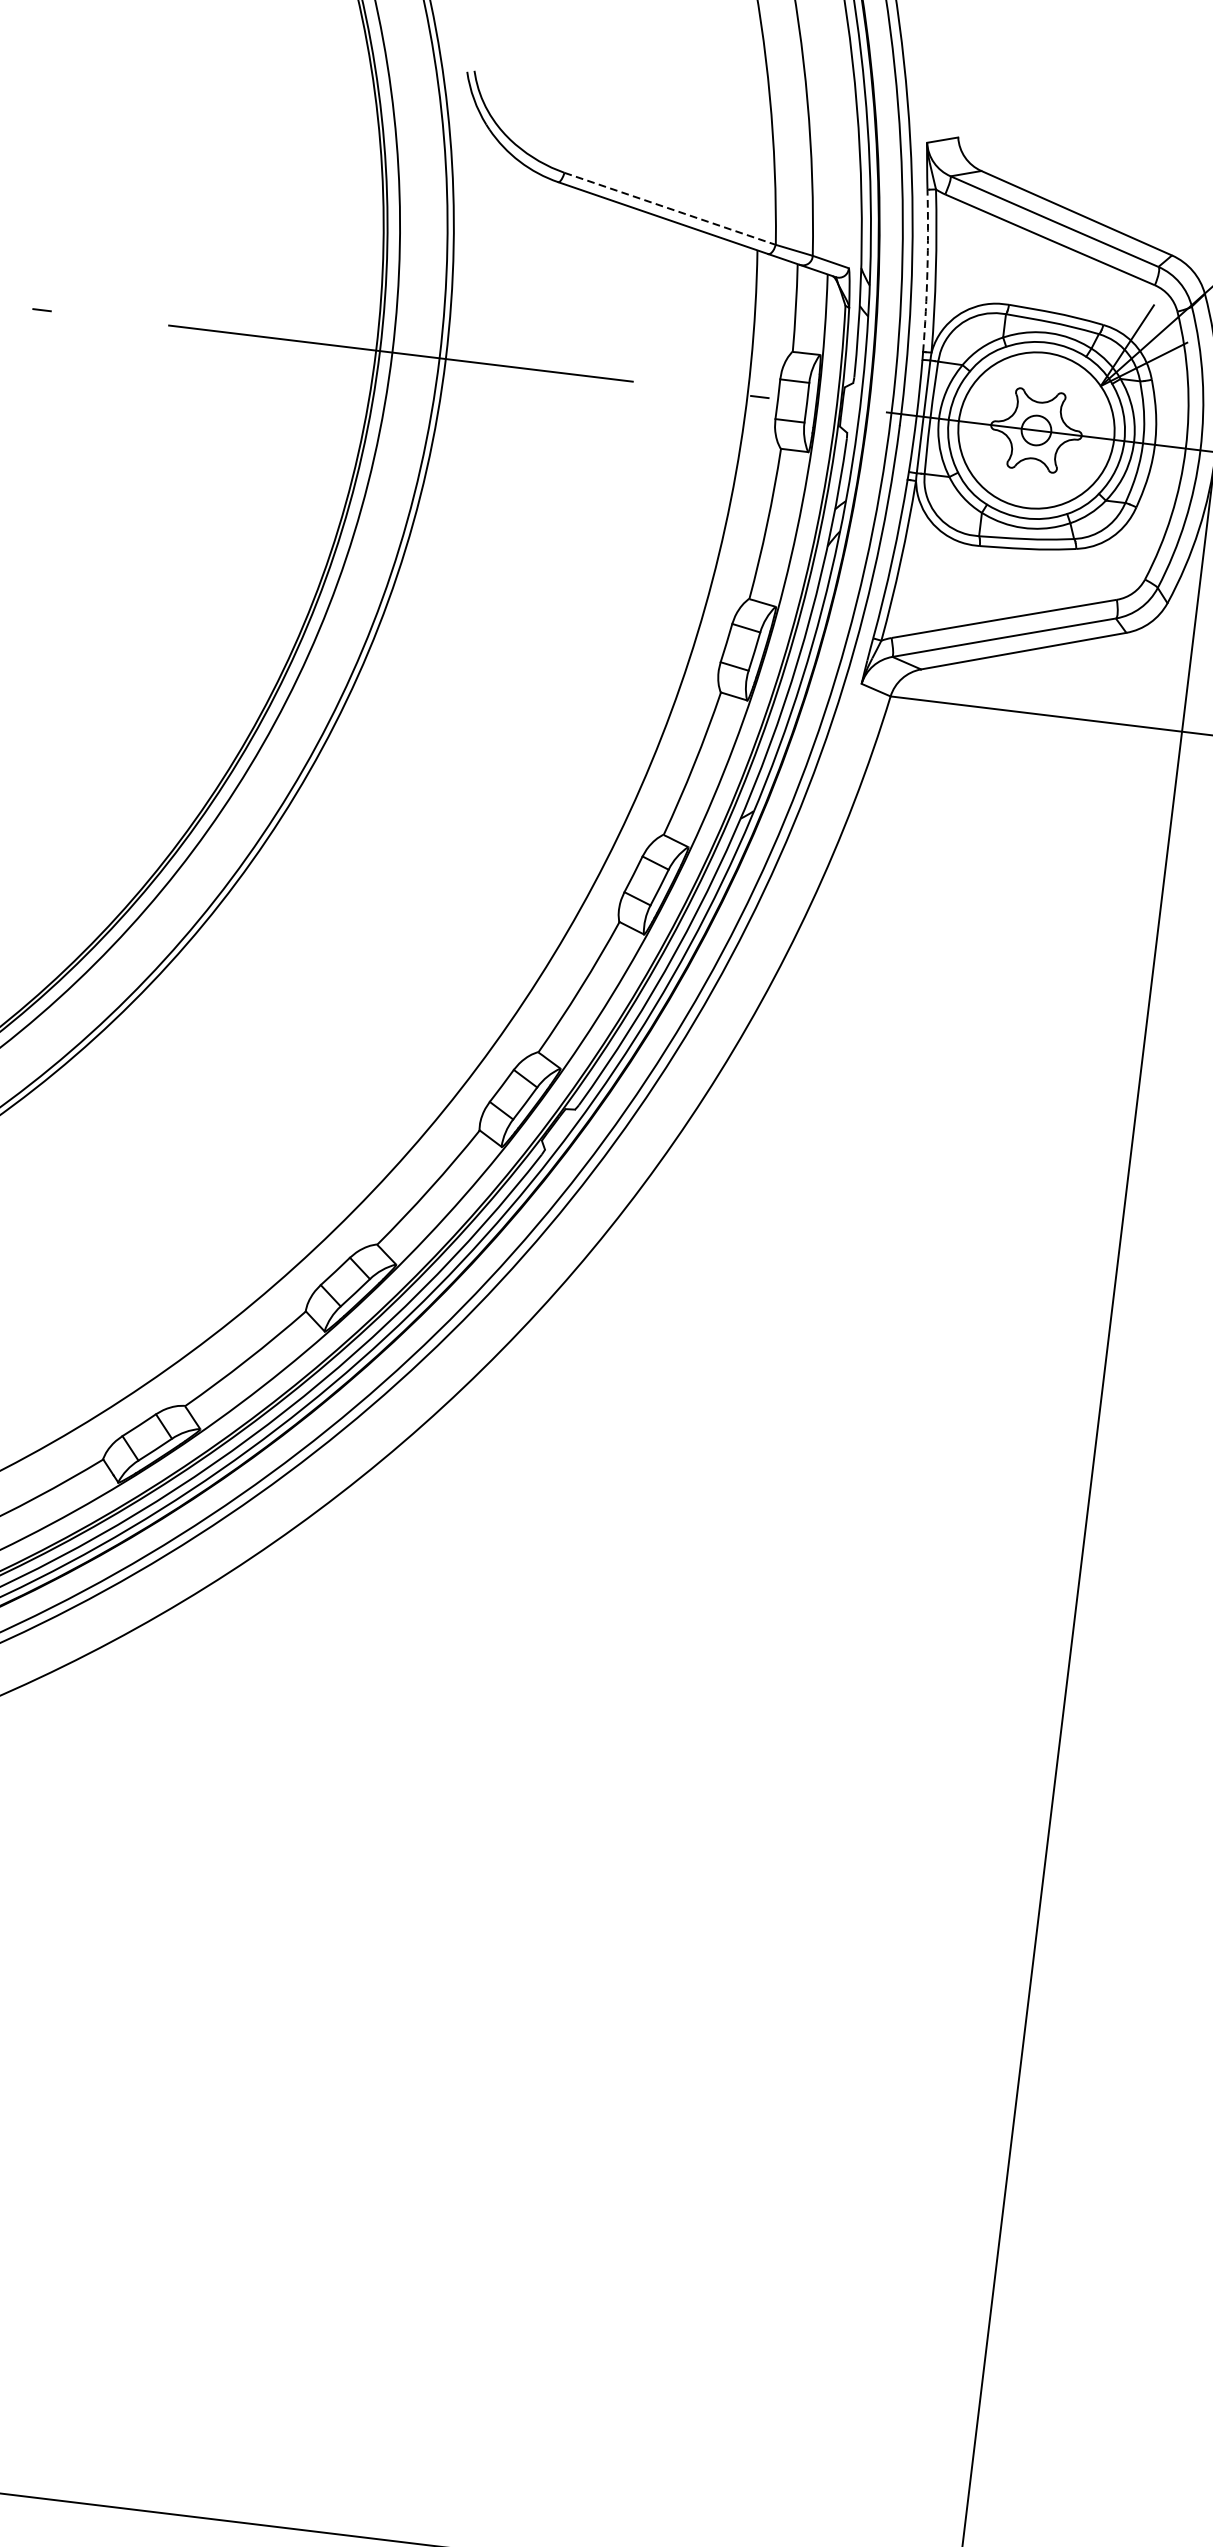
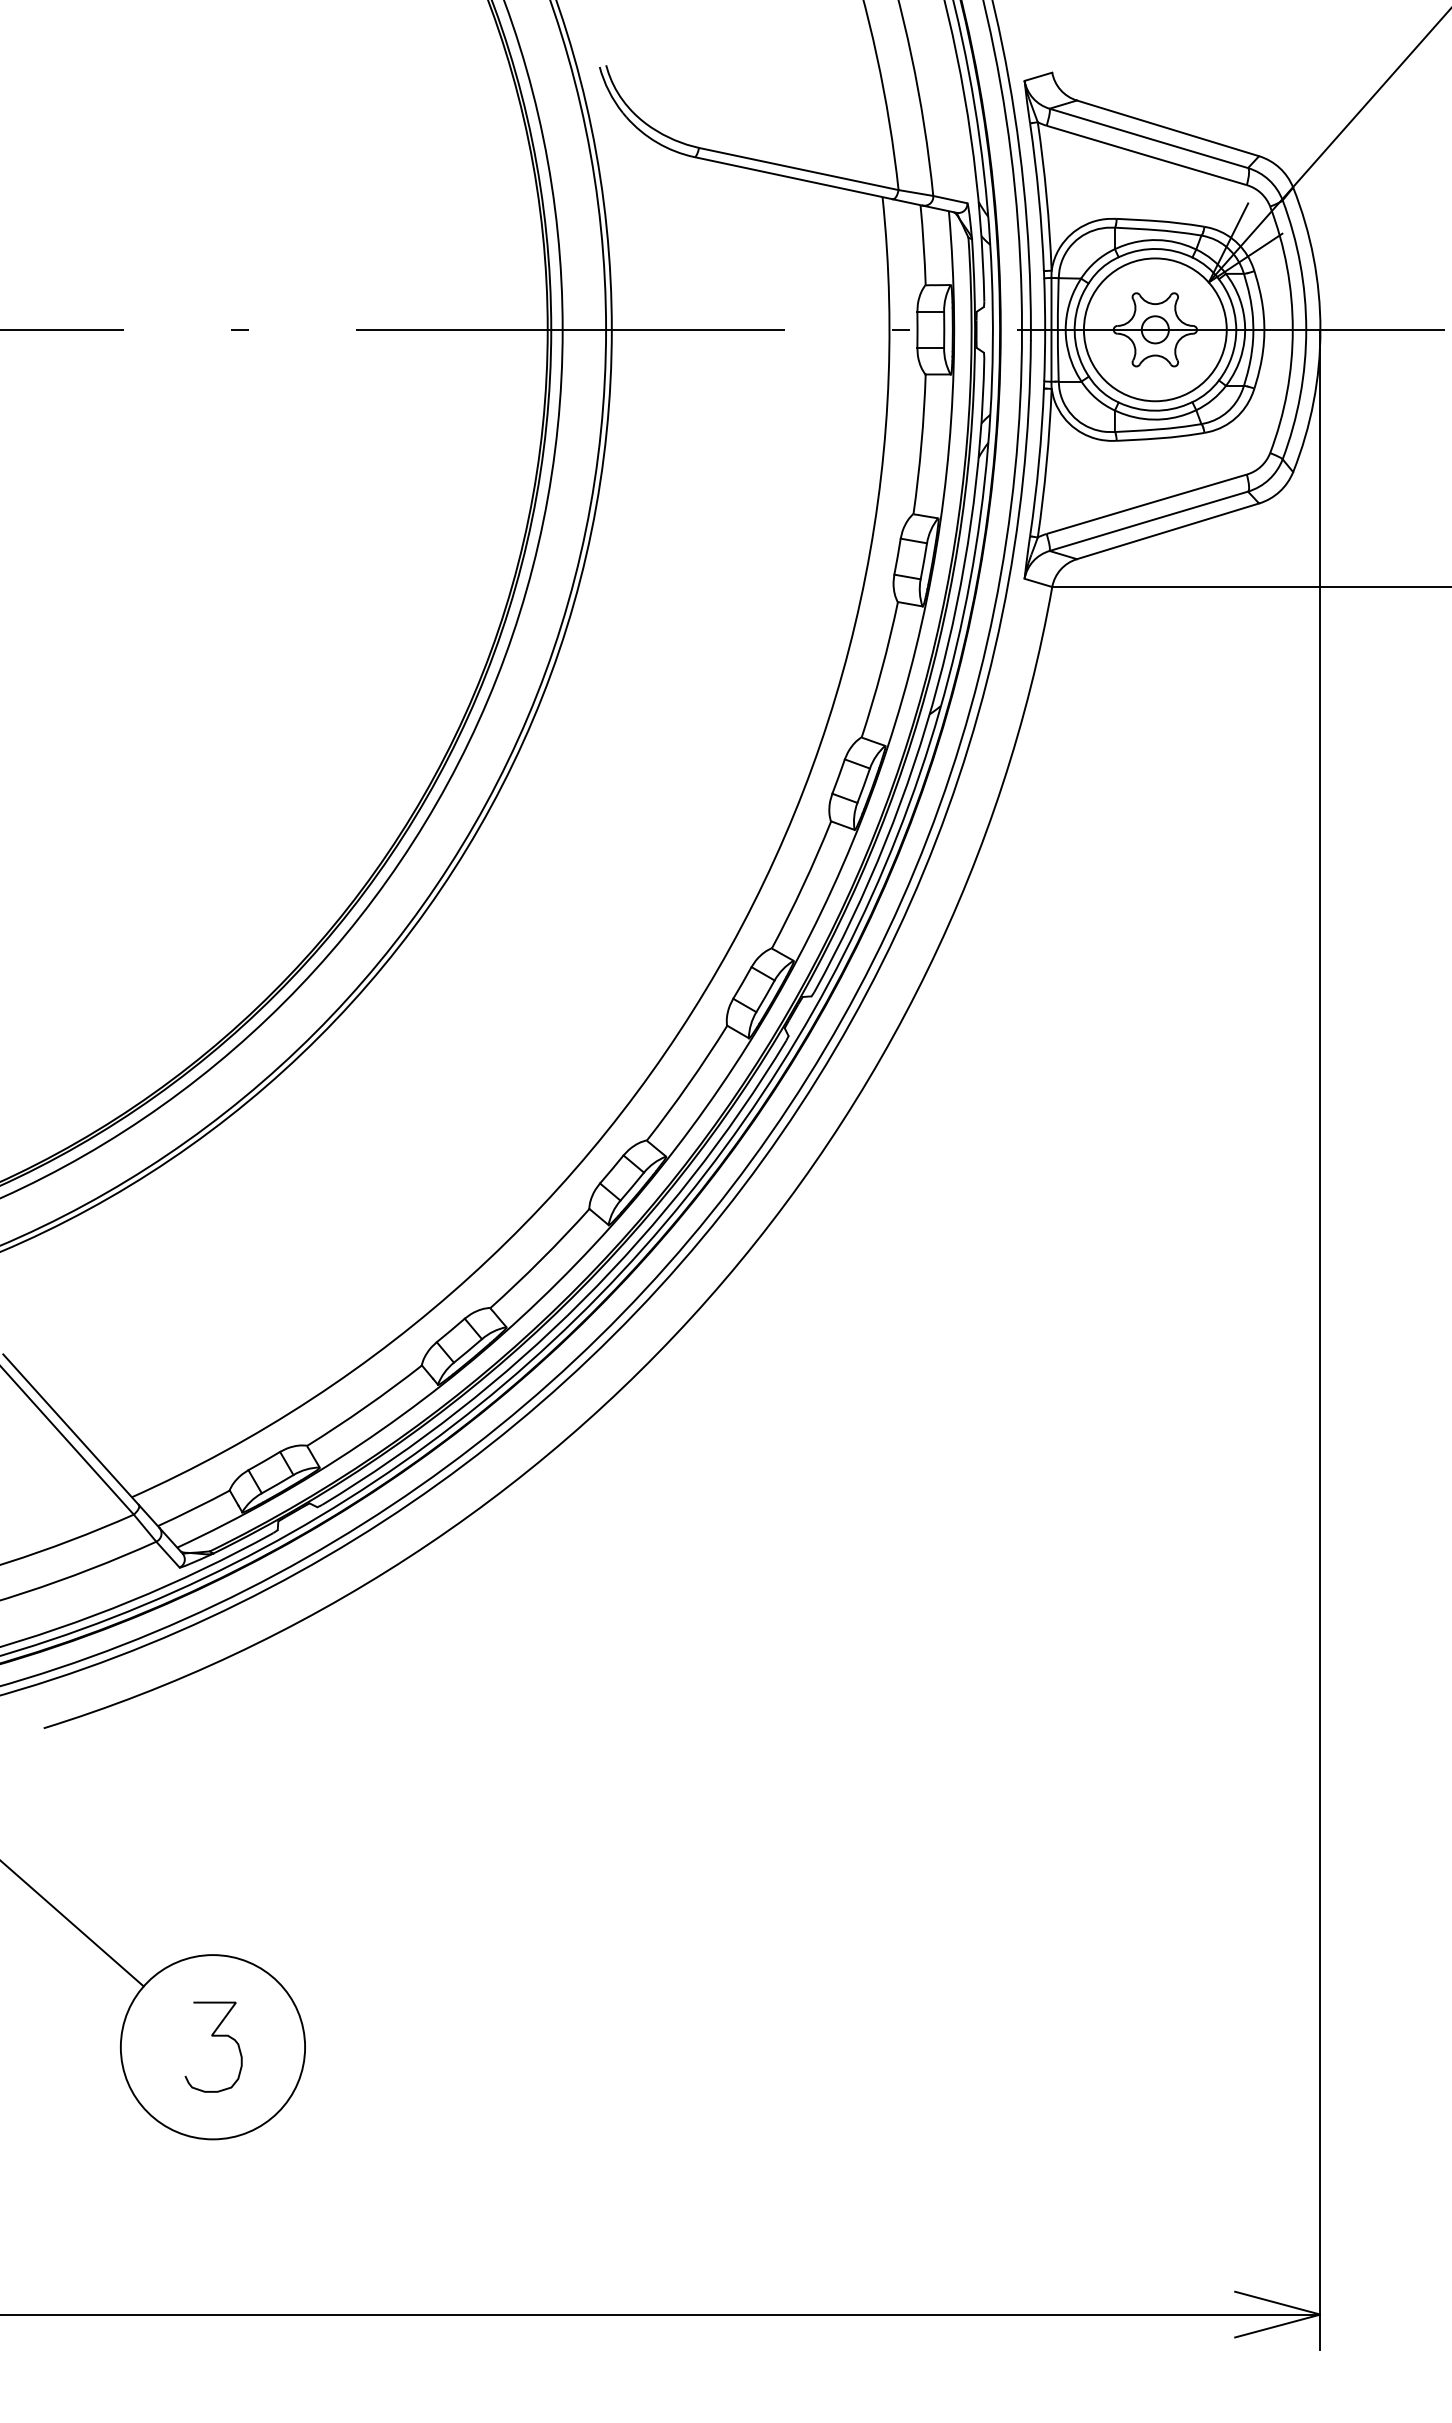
line: (669, 209) -> (798, 169), dashed -> solid
arc: (926, 271) -> (1038, 197), dashed -> solid

